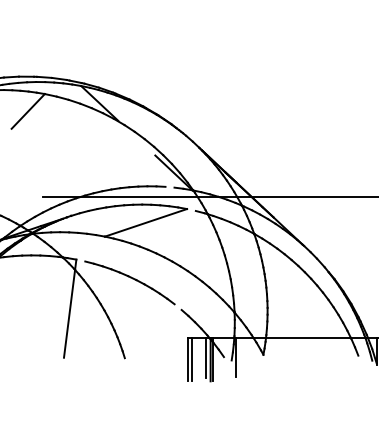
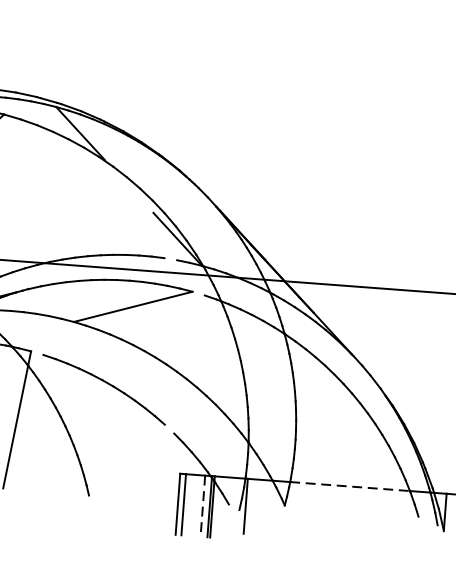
line: (308, 338) -> (350, 487), solid -> dashed
line: (205, 358) -> (202, 504), solid -> dashed

